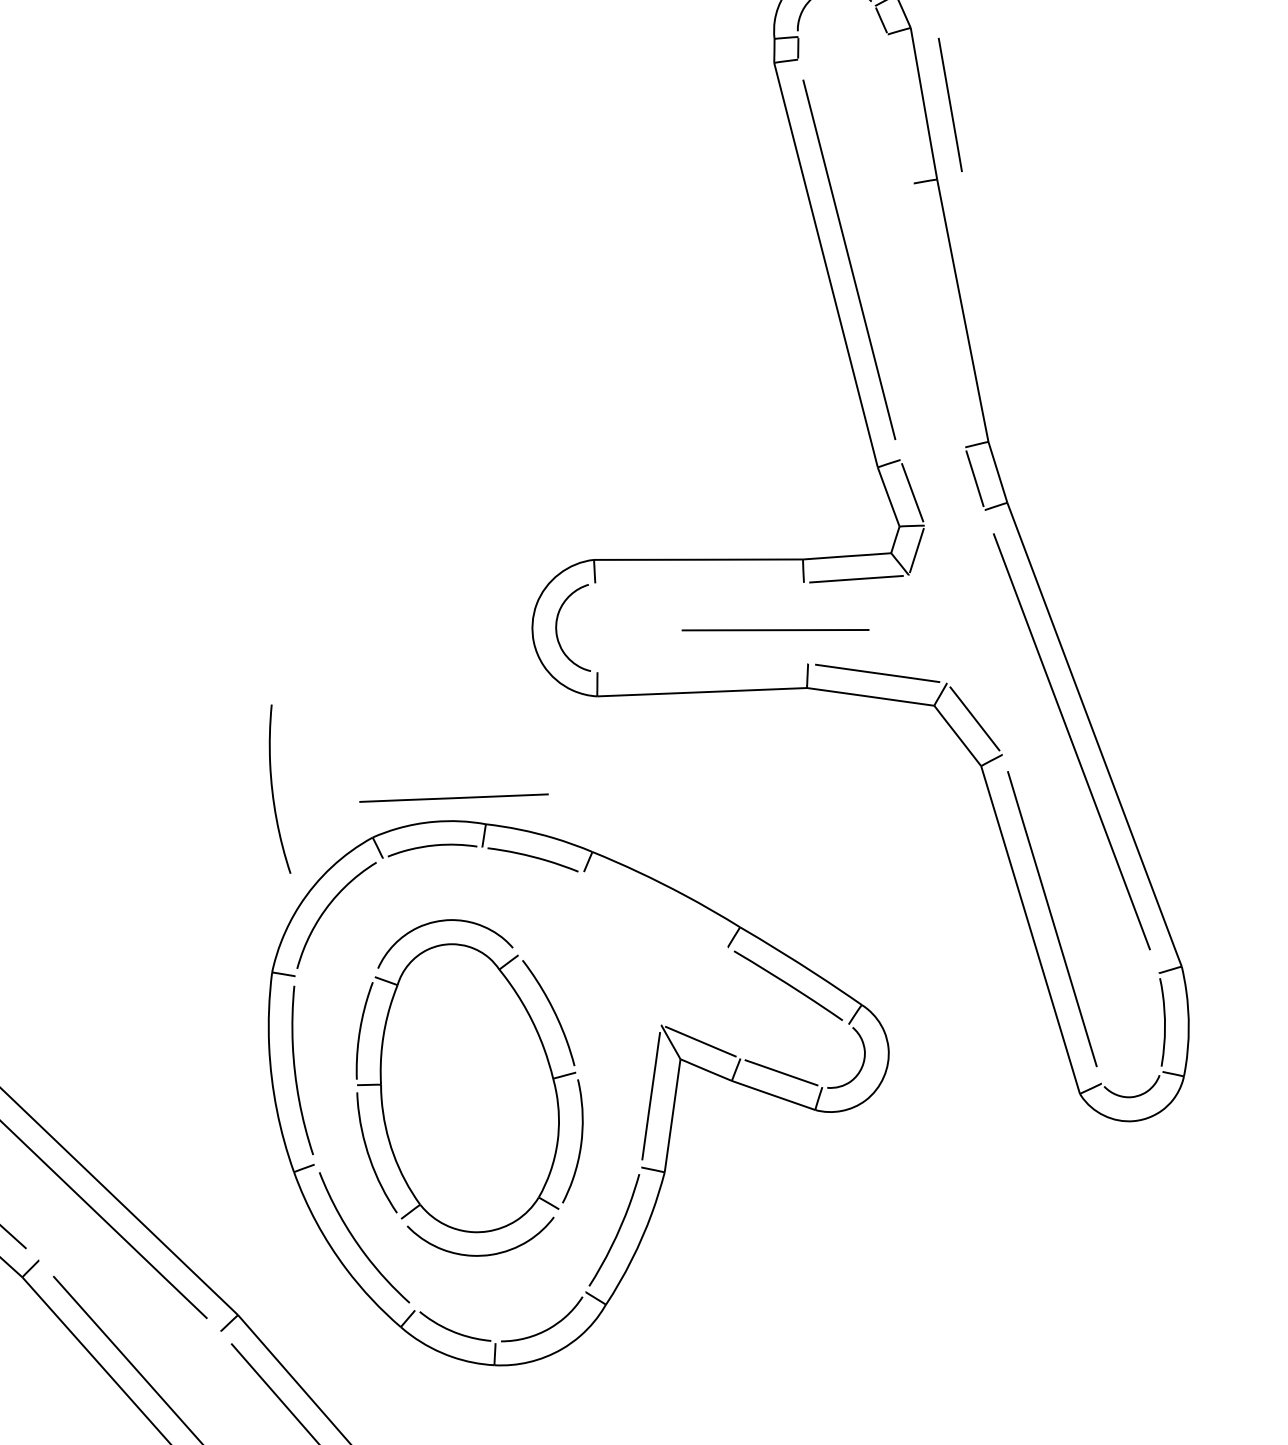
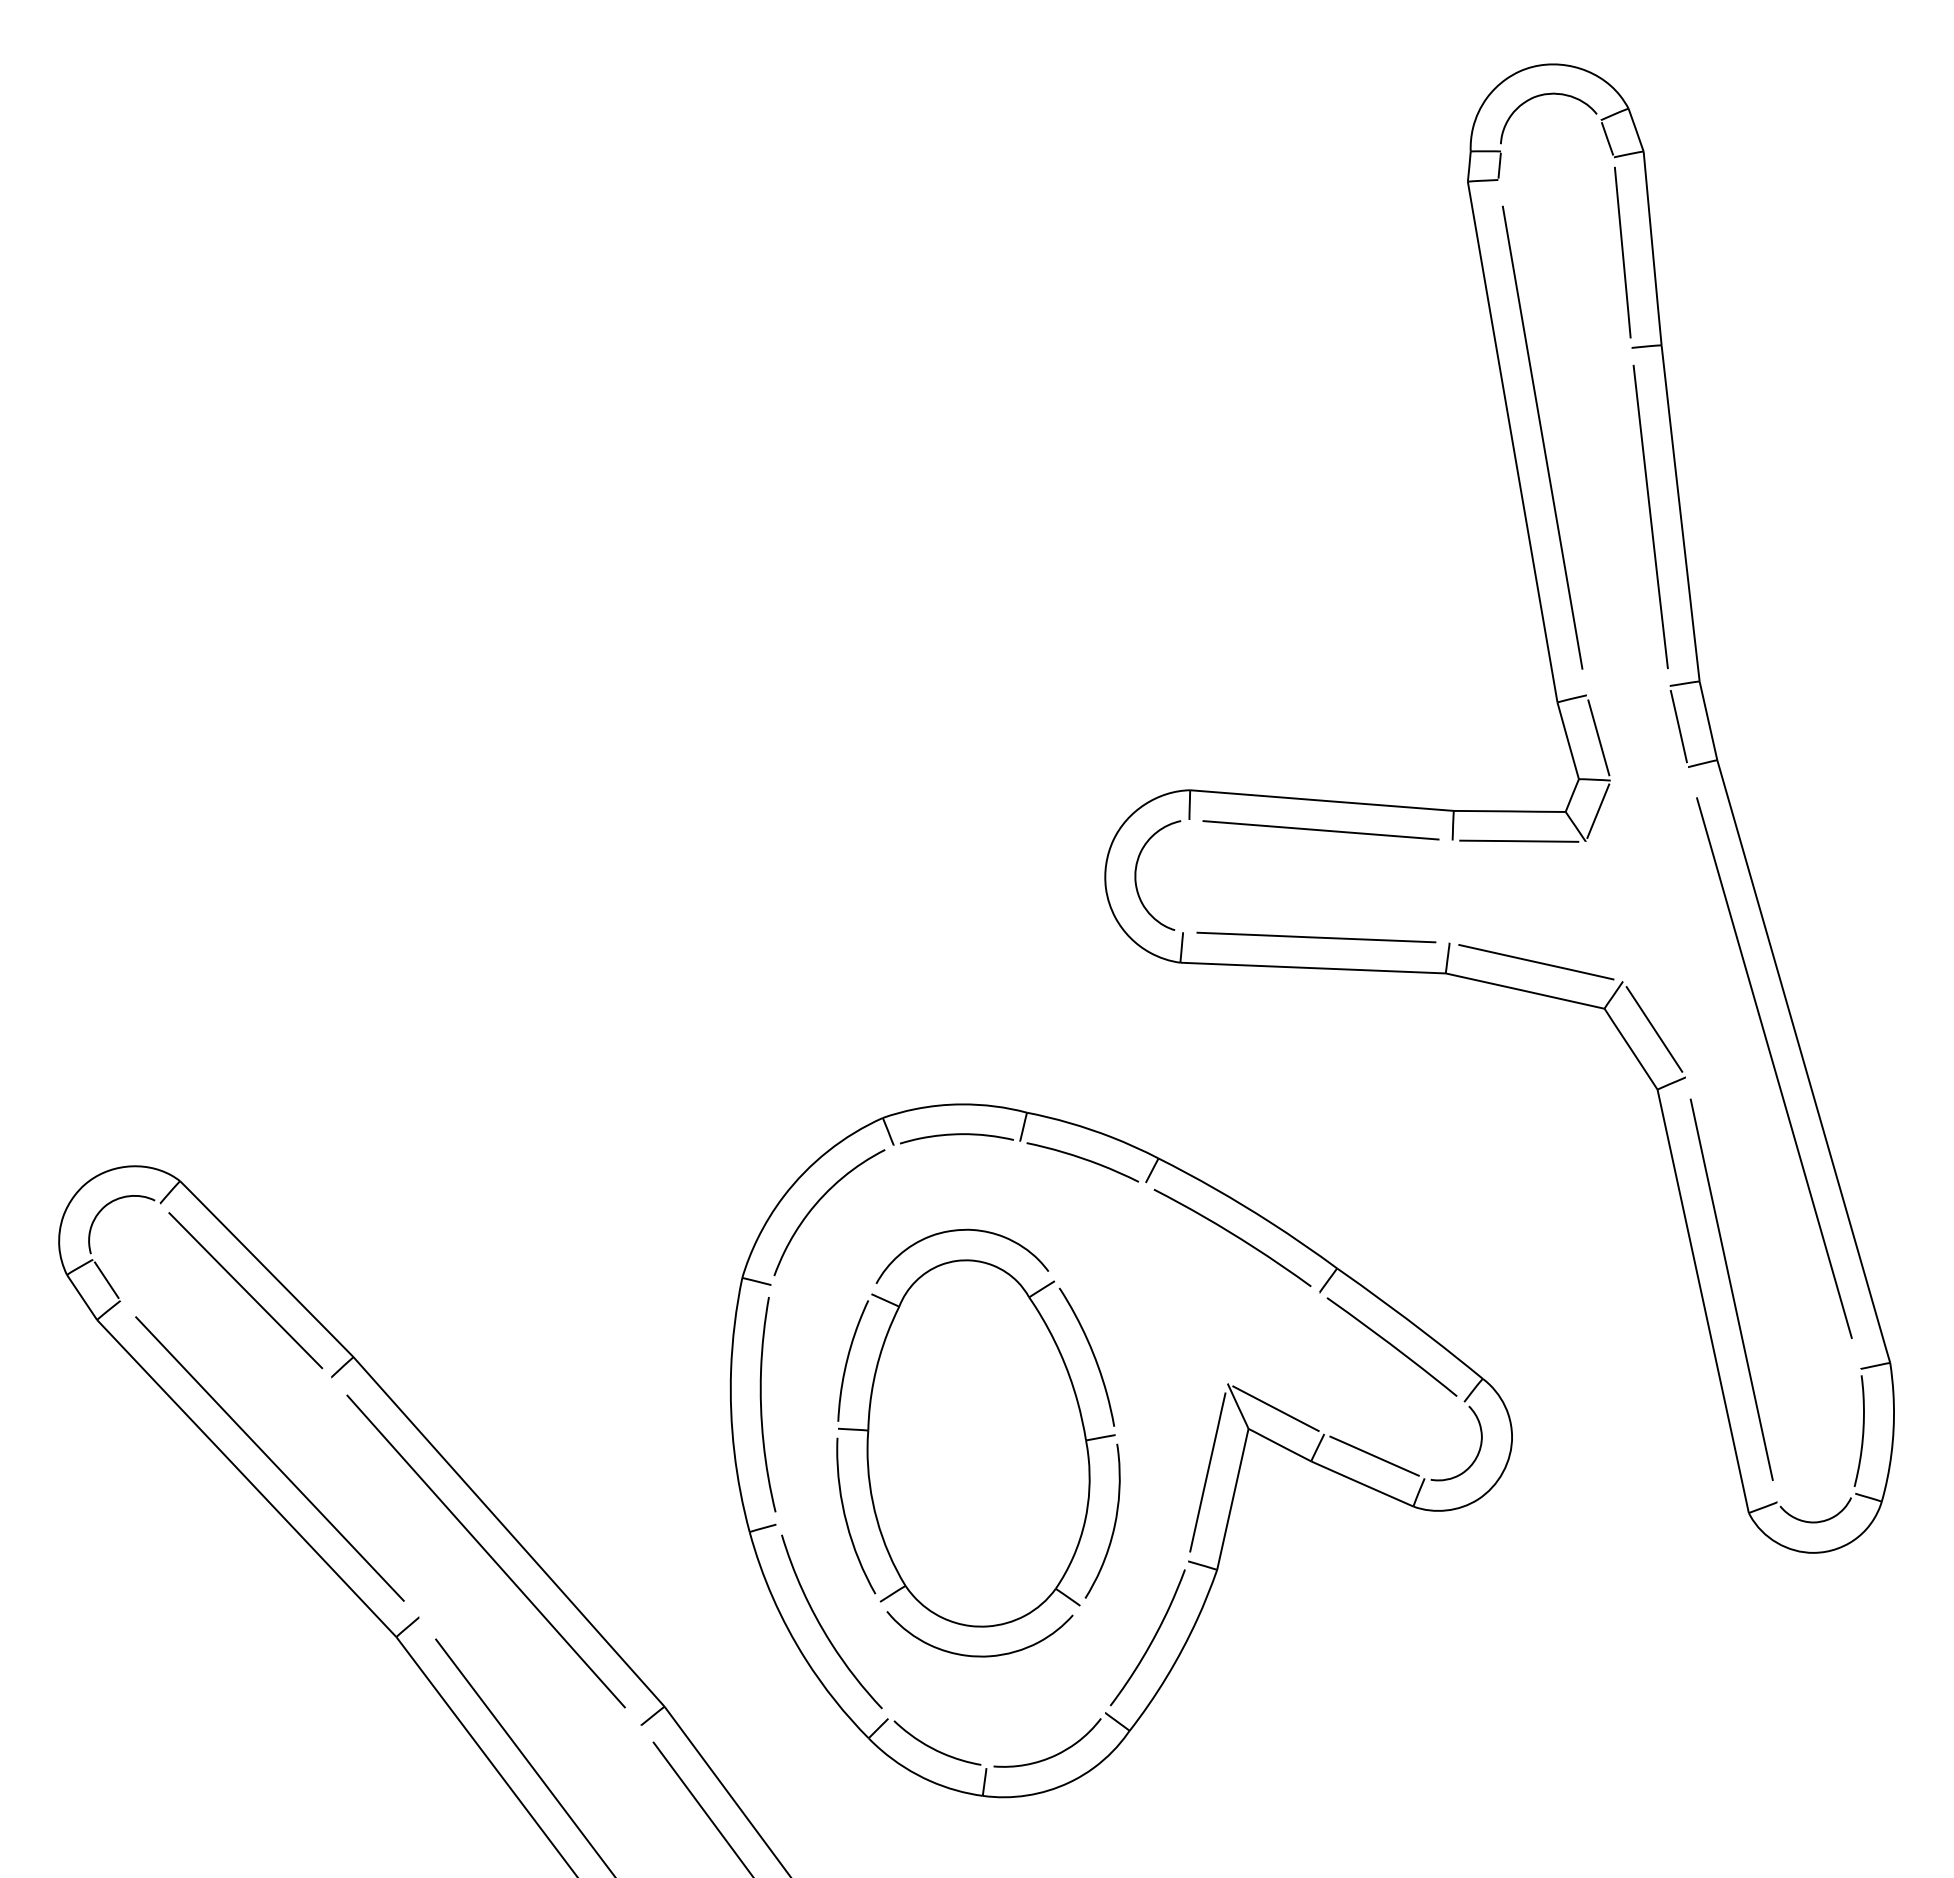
line: (950, 104) -> (1622, 252), moved
line: (939, 315) -> (1650, 516), added
line: (775, 630) -> (1320, 830), moved
curve: (272, 789) -> (761, 1047), removed
line: (454, 798) -> (1316, 937), moved
curve: (657, 908) -> (1234, 1236), added

